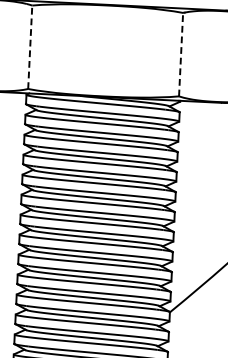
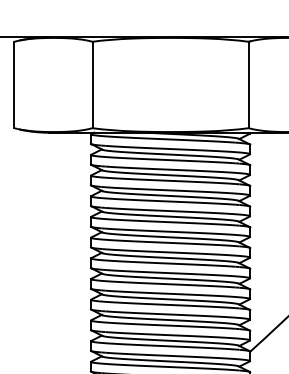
line: (30, 46) -> (92, 84), dashed -> solid
line: (180, 54) -> (248, 84), dashed -> solid

